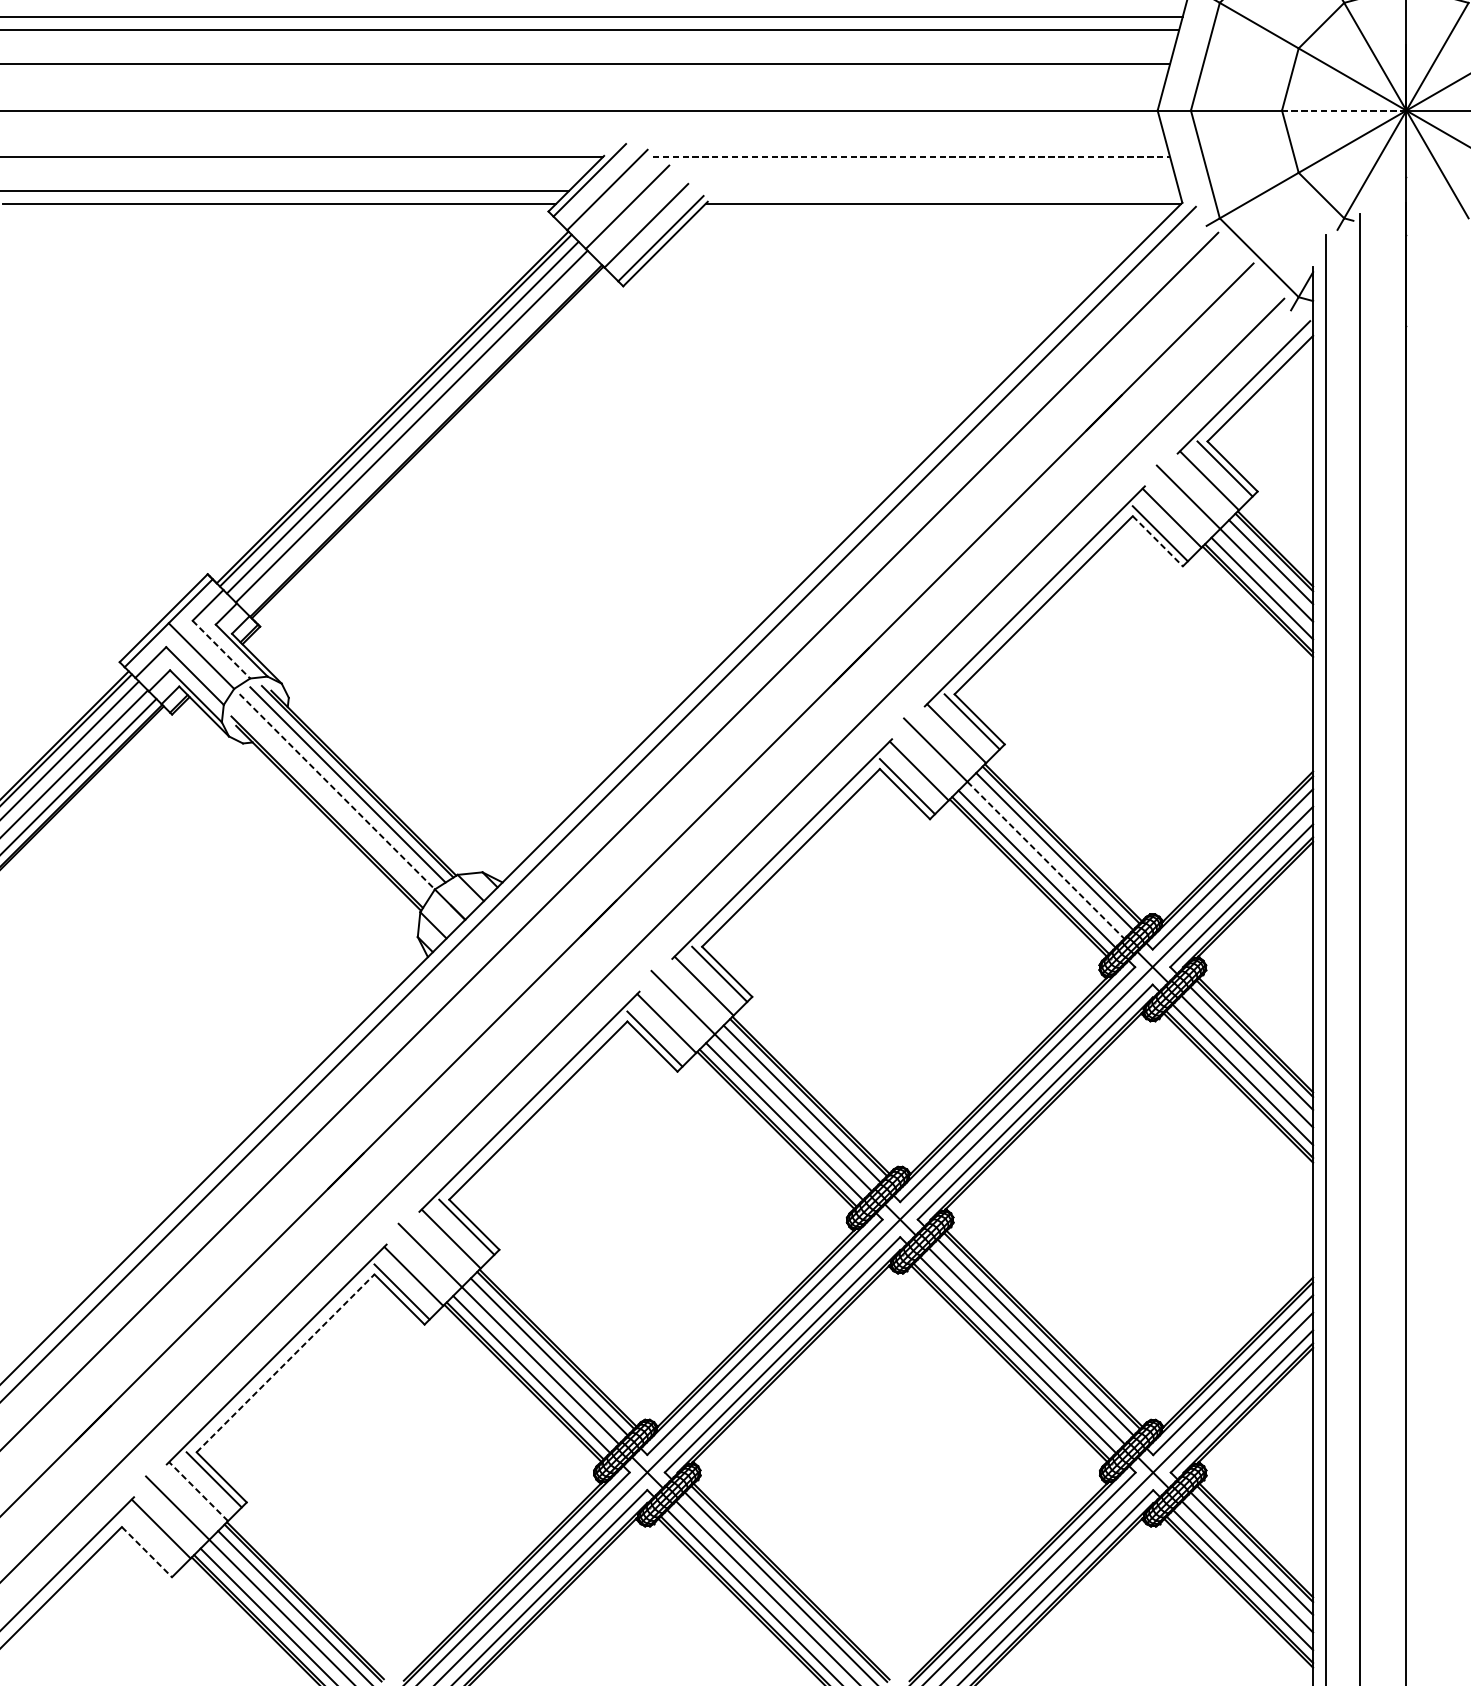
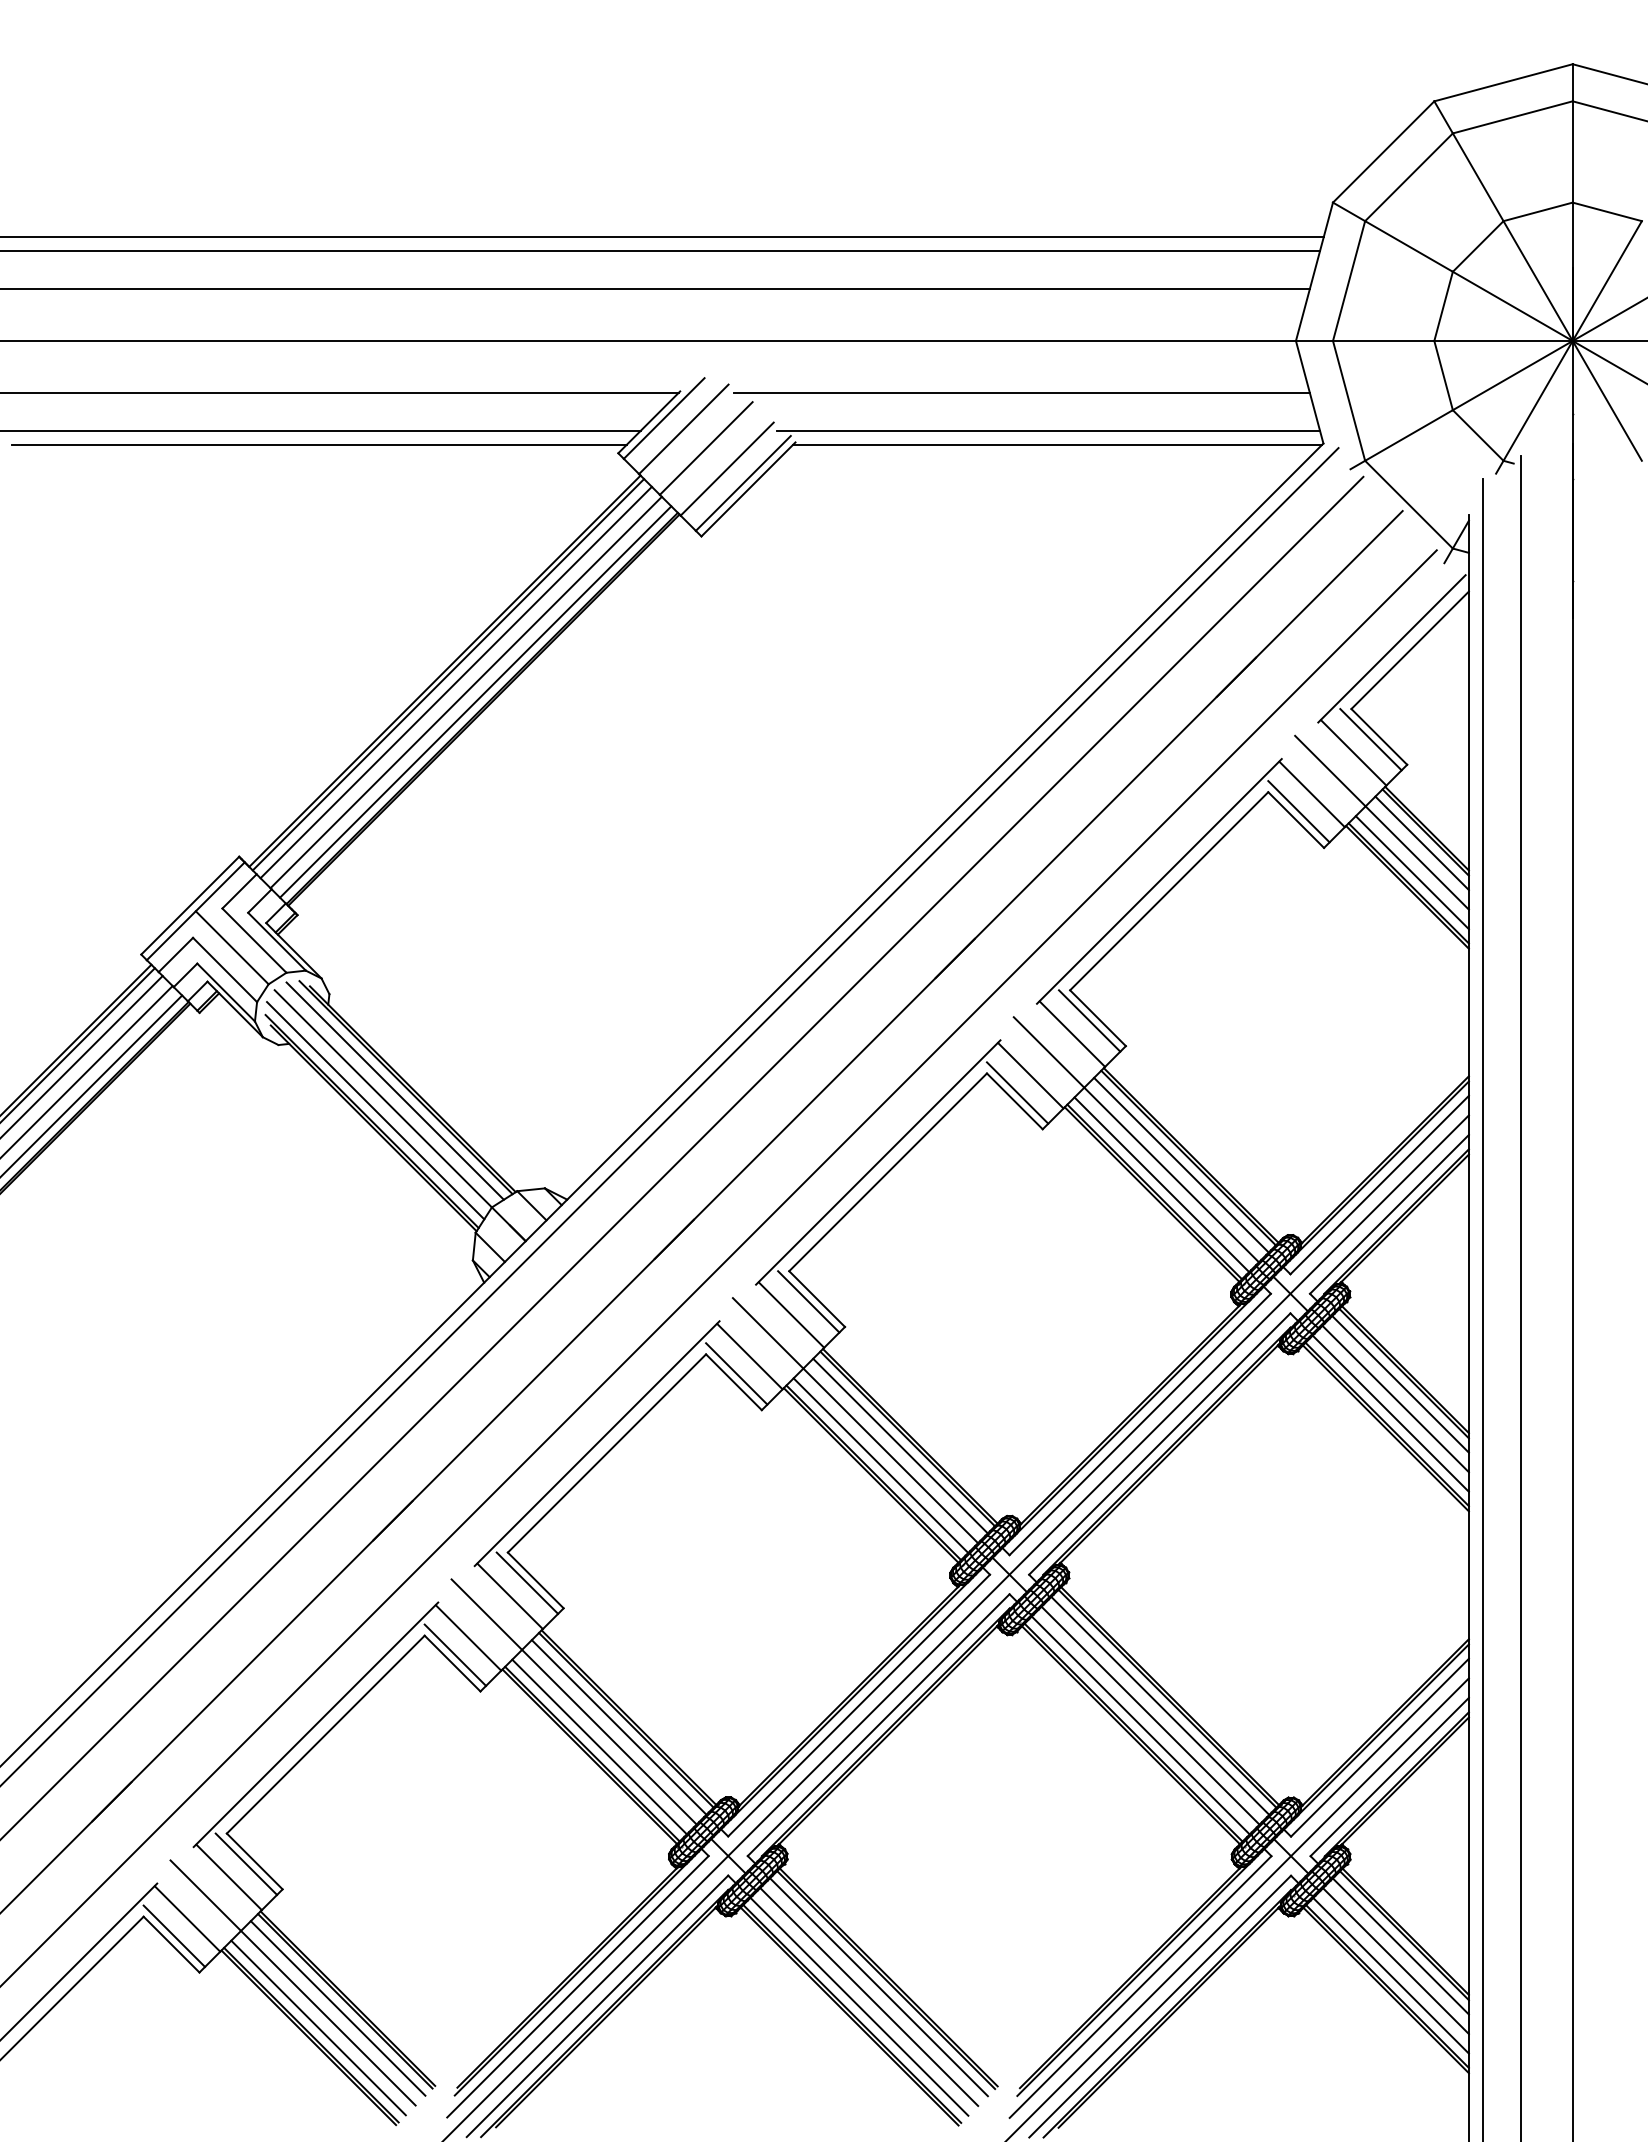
line: (1344, 110) -> (1503, 340), dashed -> solid
line: (911, 156) -> (1022, 392), dashed -> solid
line: (935, 191) -> (1048, 430), added
line: (420, 434) -> (475, 701), added
line: (1158, 541) -> (1296, 820), dashed -> solid
line: (221, 650) -> (254, 941), dashed -> solid
line: (337, 791) -> (383, 1098), dashed -> solid
line: (330, 802) -> (375, 1110), added
line: (1045, 860) -> (1171, 1175), dashed -> solid
line: (285, 1363) -> (325, 1734), dashed -> solid
line: (198, 1491) -> (228, 1877), dashed -> solid
line: (149, 1543) -> (174, 1935), added
line: (146, 1552) -> (171, 1944), dashed -> solid

